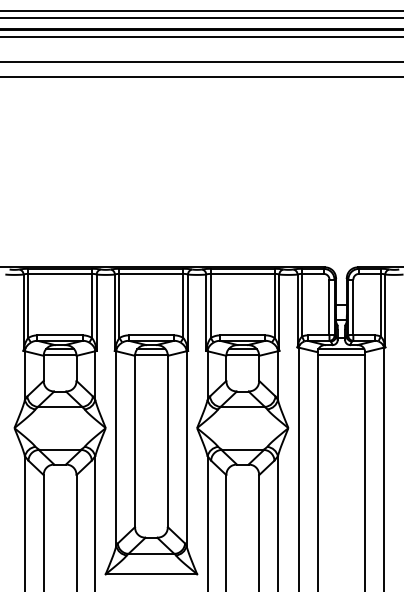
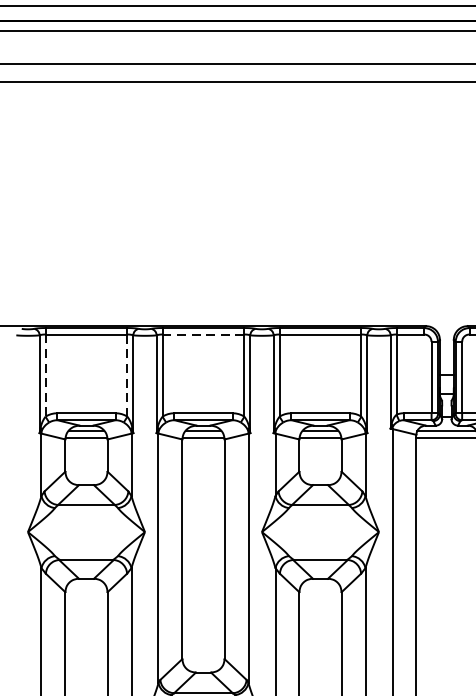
line: (151, 273) -> (203, 333), solid -> dashed
line: (92, 305) -> (127, 374), solid -> dashed
line: (28, 306) -> (45, 376), solid -> dashed

